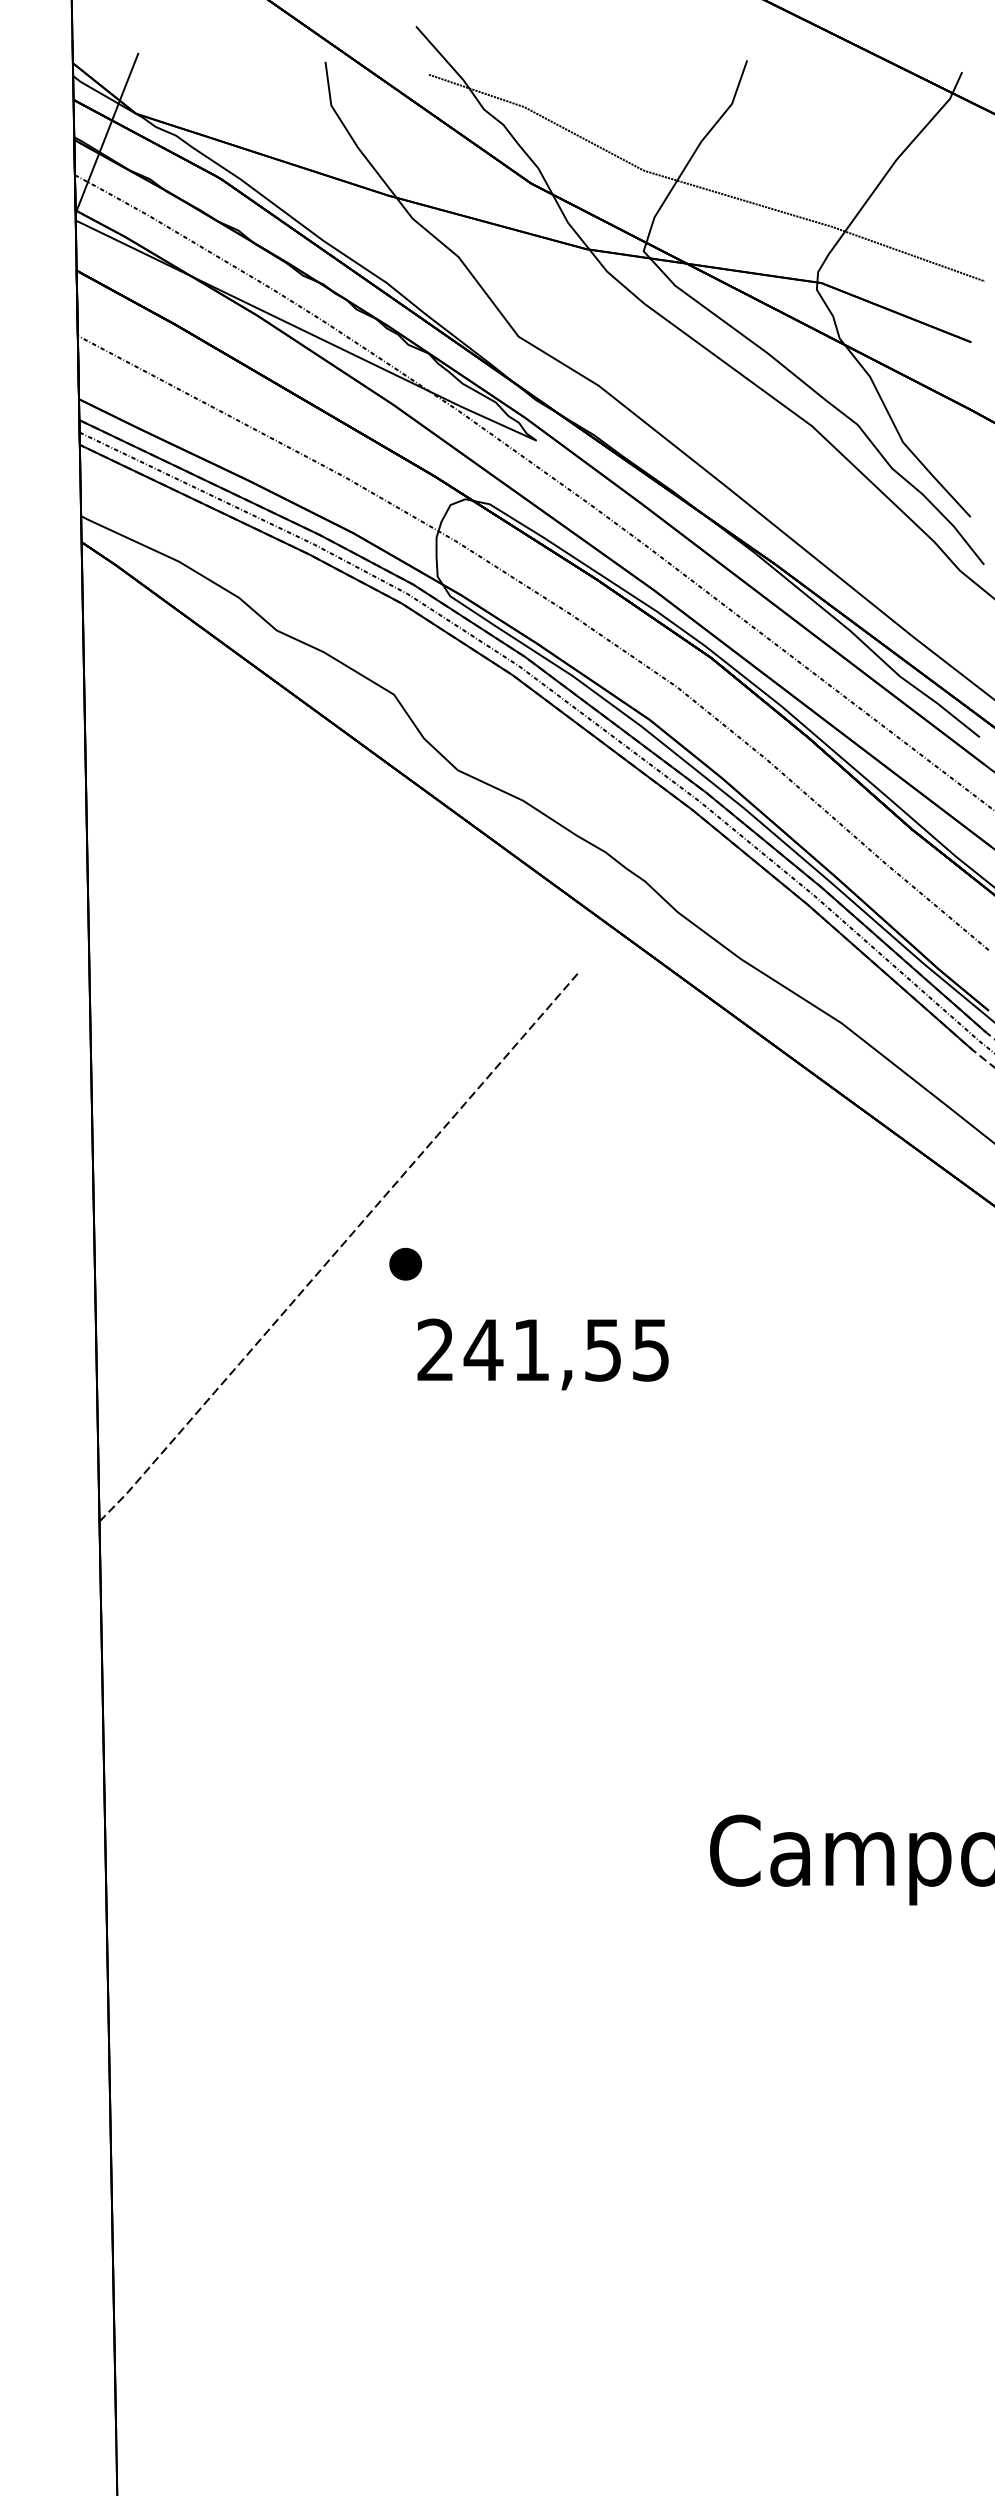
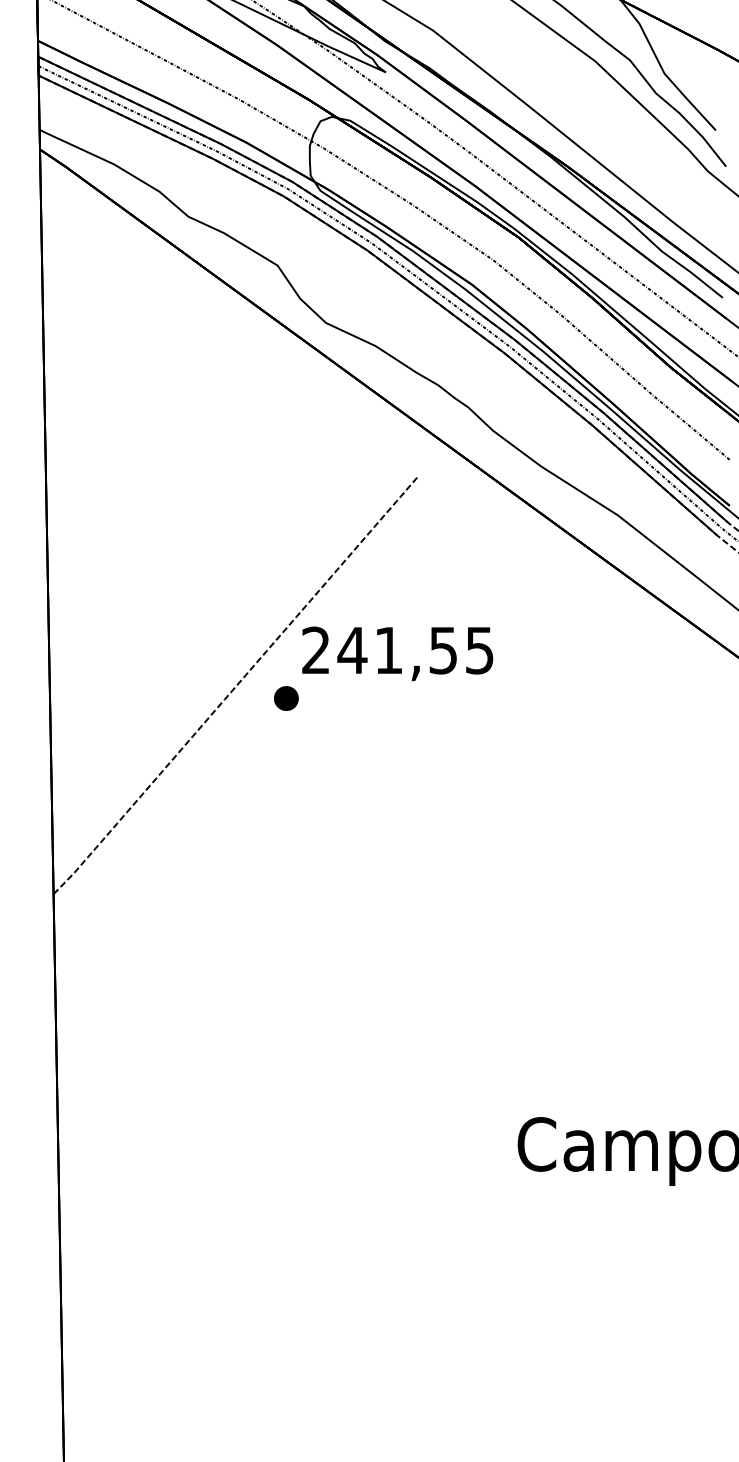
text: (542, 1354) -> (397, 653), moved

